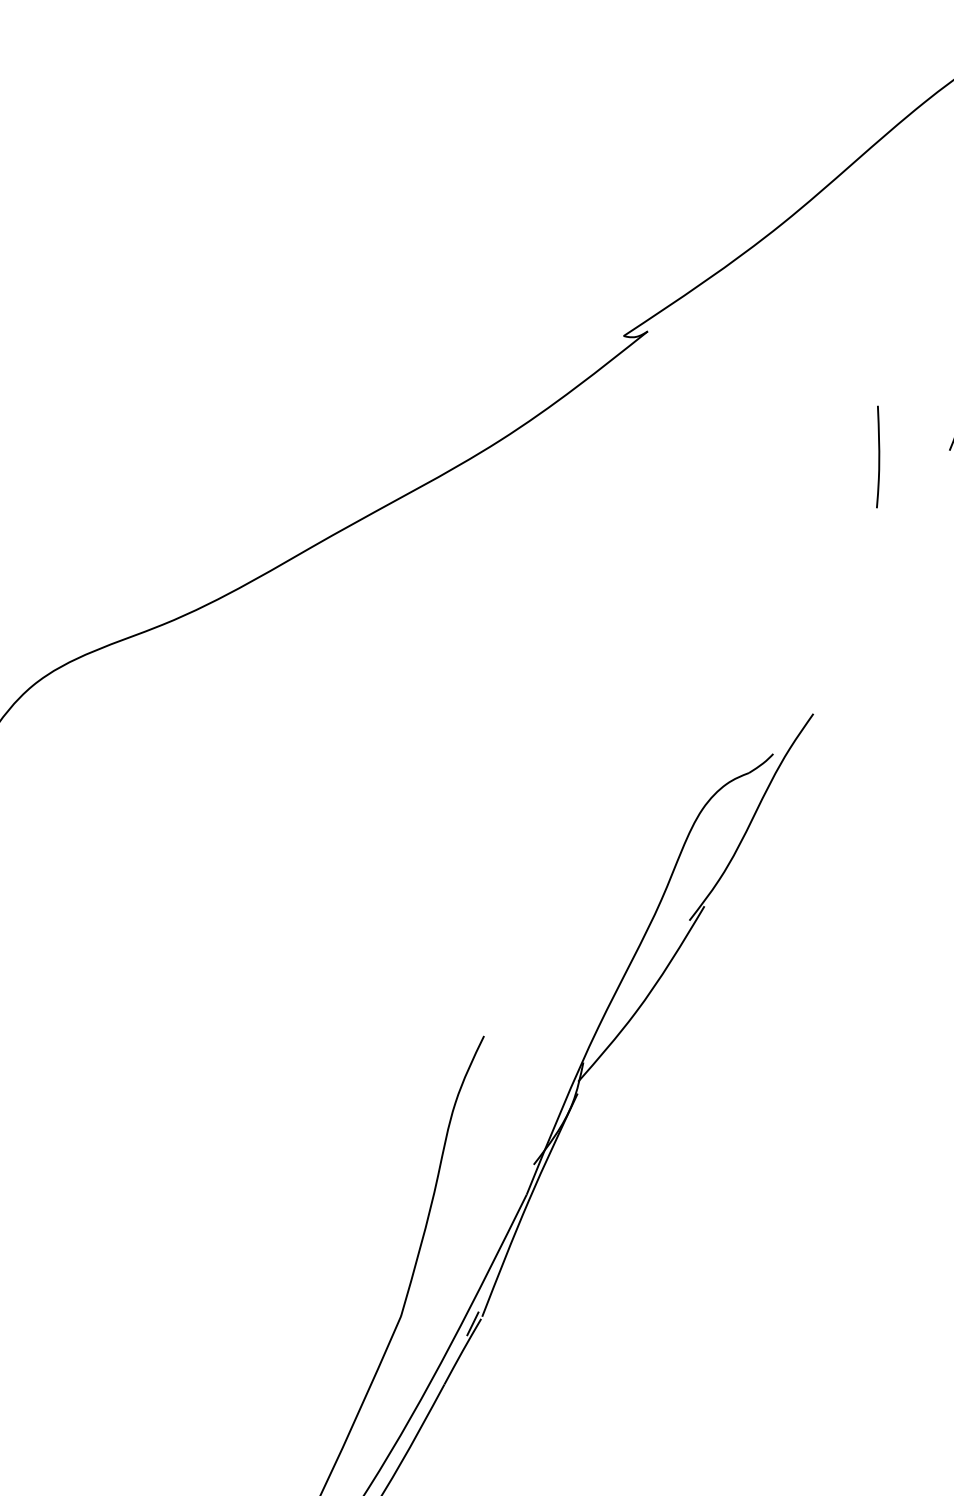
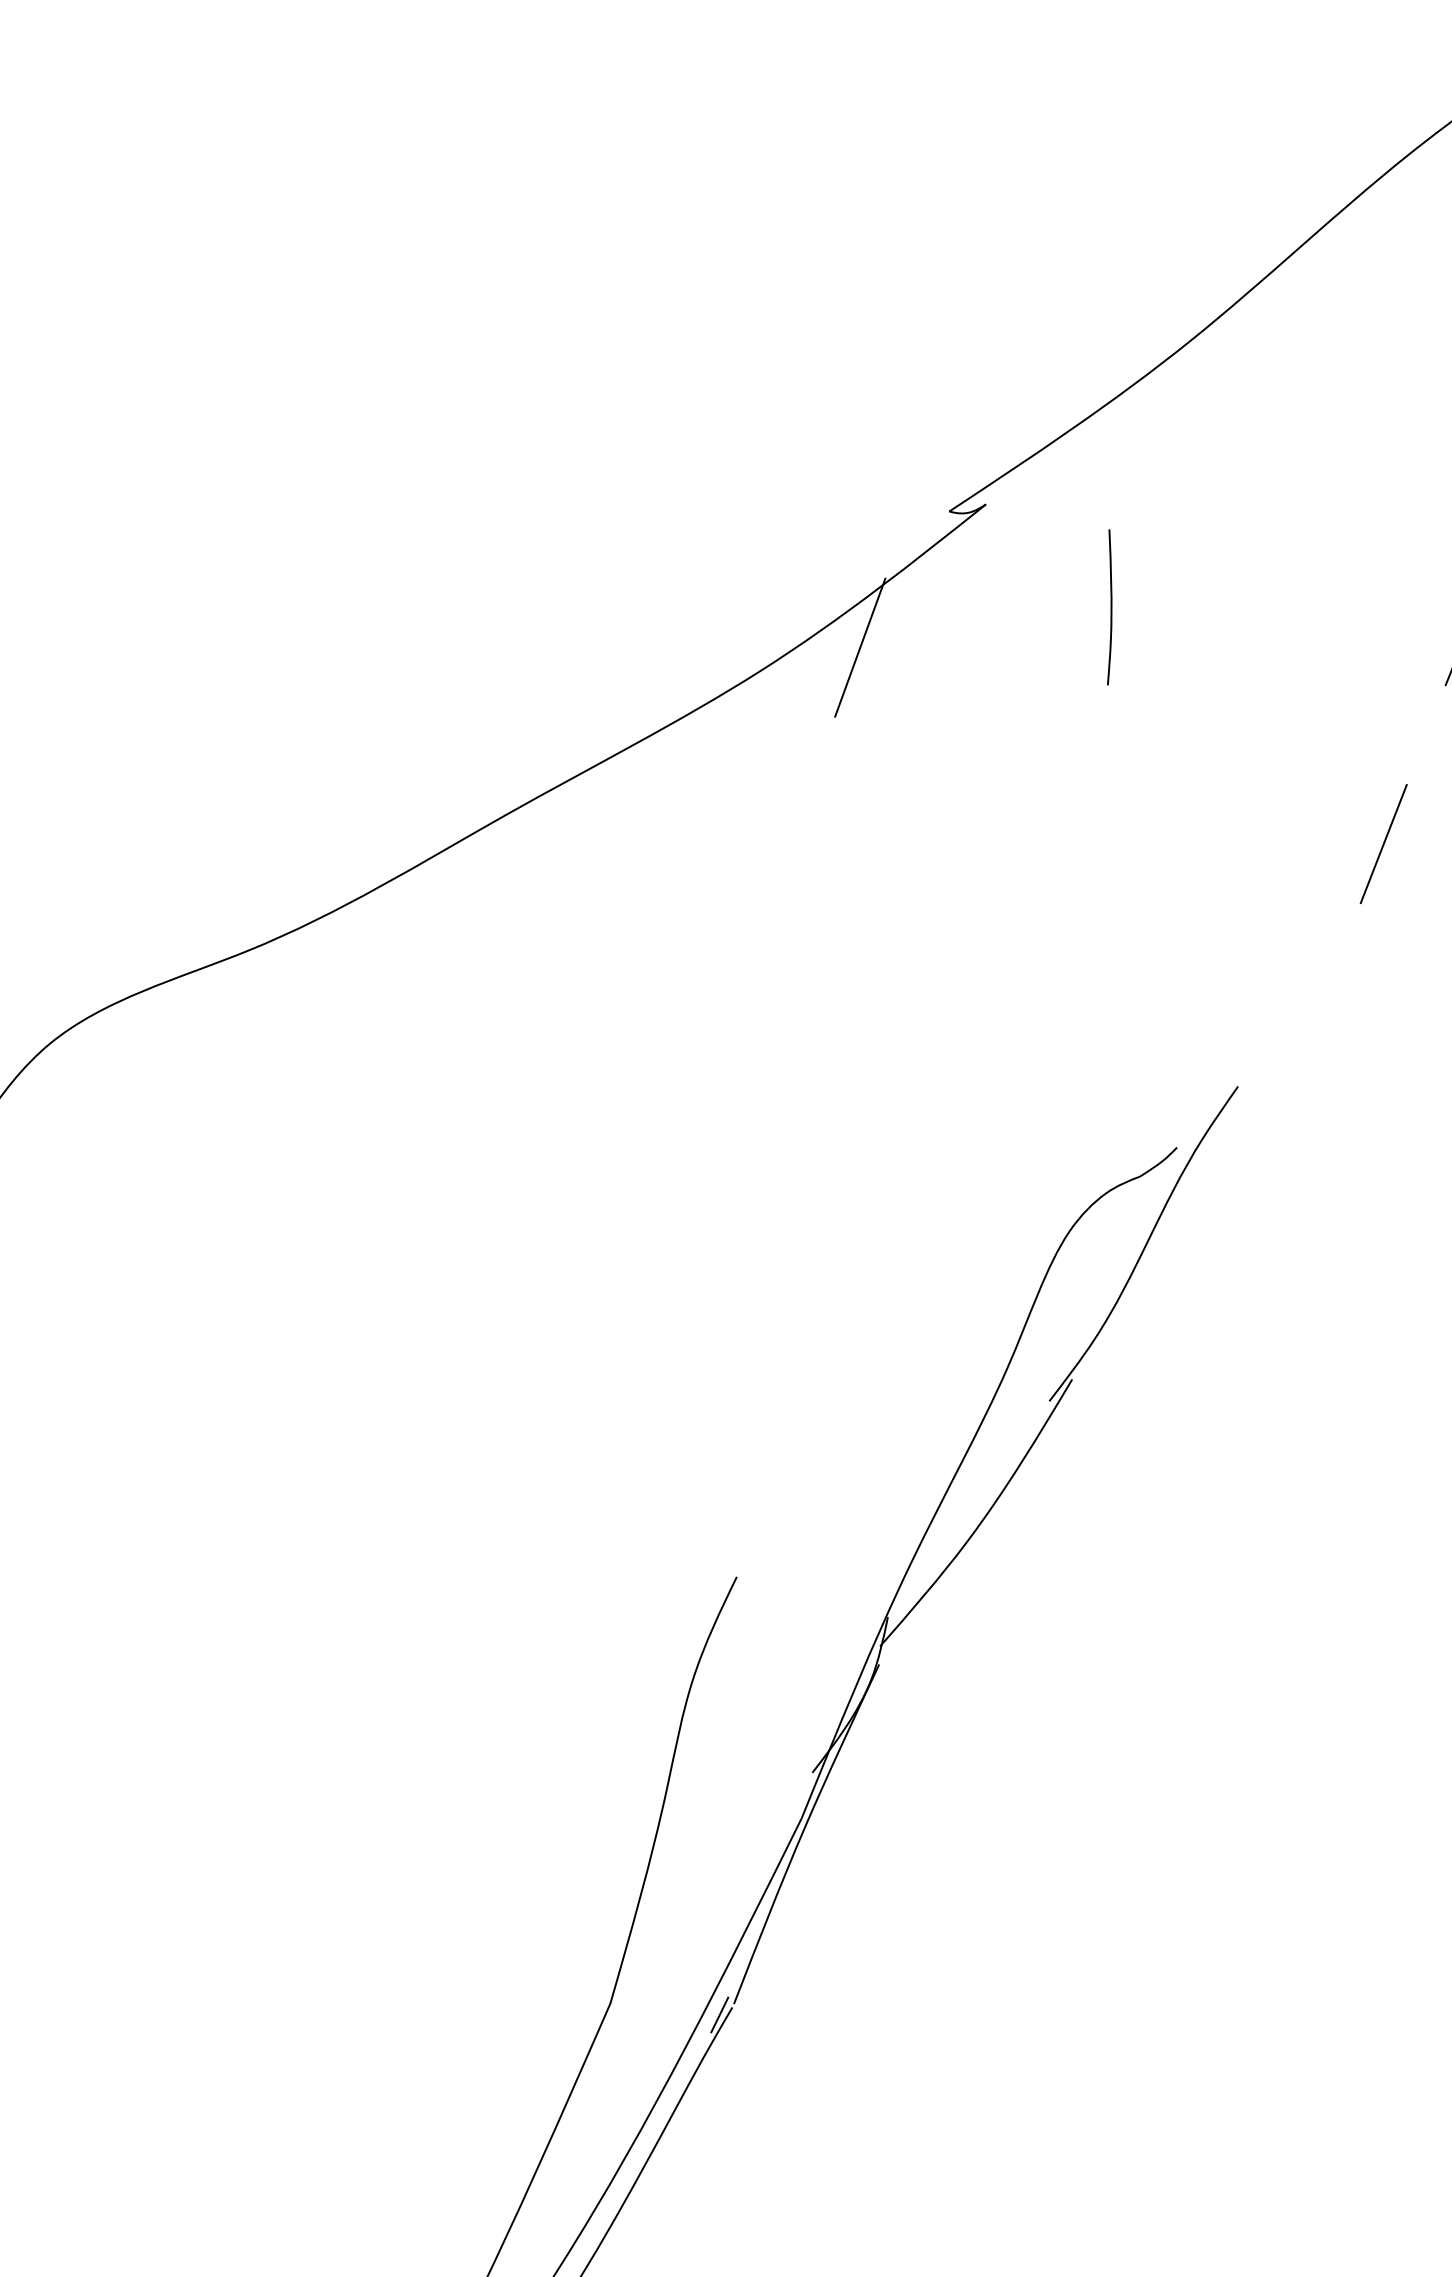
line: (564, 425) -> (859, 647), added
curve: (878, 456) -> (1110, 606), moved
line: (909, 554) -> (1384, 843), added

